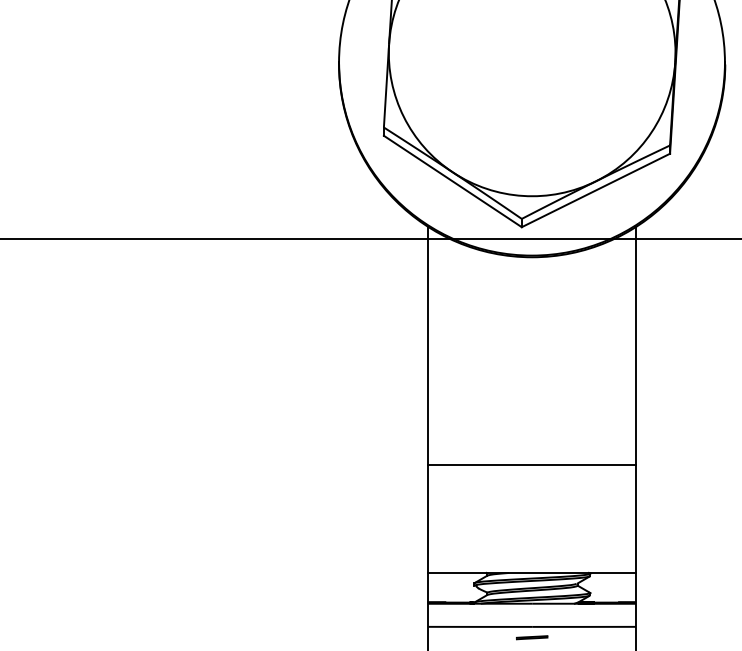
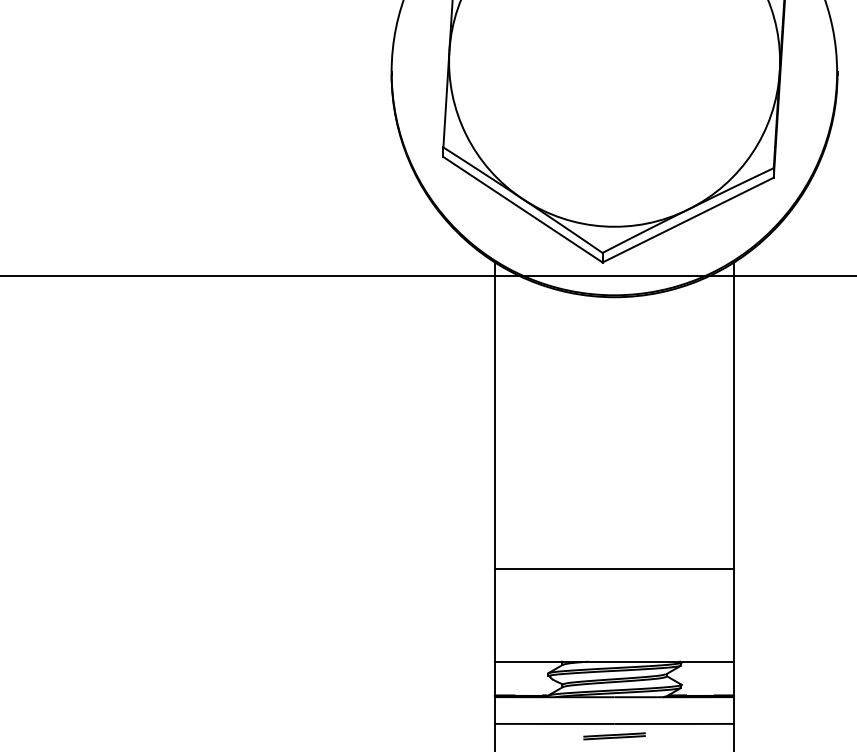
line: (532, 465) -> (614, 568), moved
part: (532, 637) -> (614, 736), size x1.67

